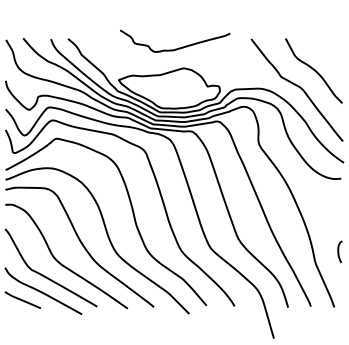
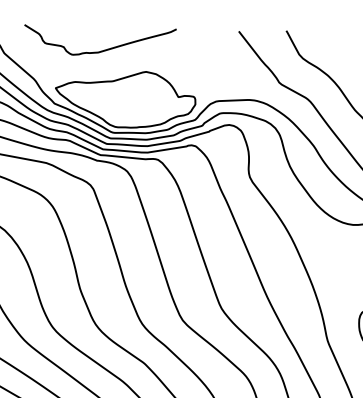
curve: (178, 47) -> (105, 48), moved

